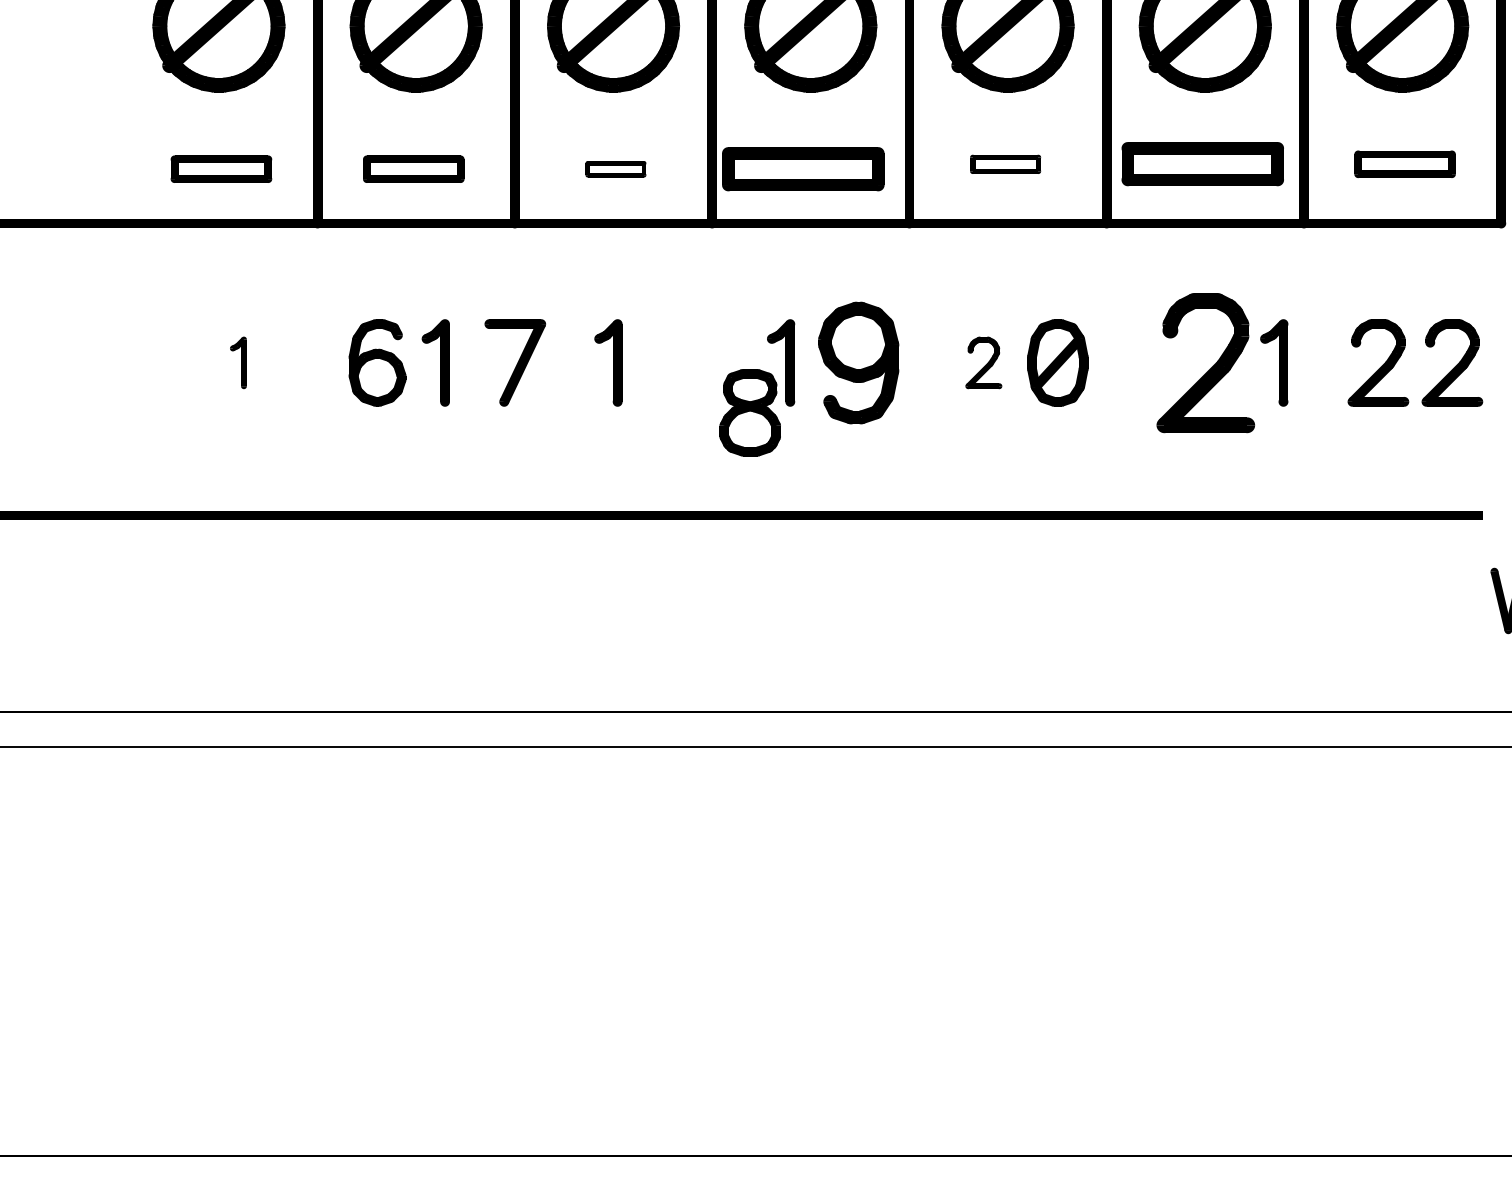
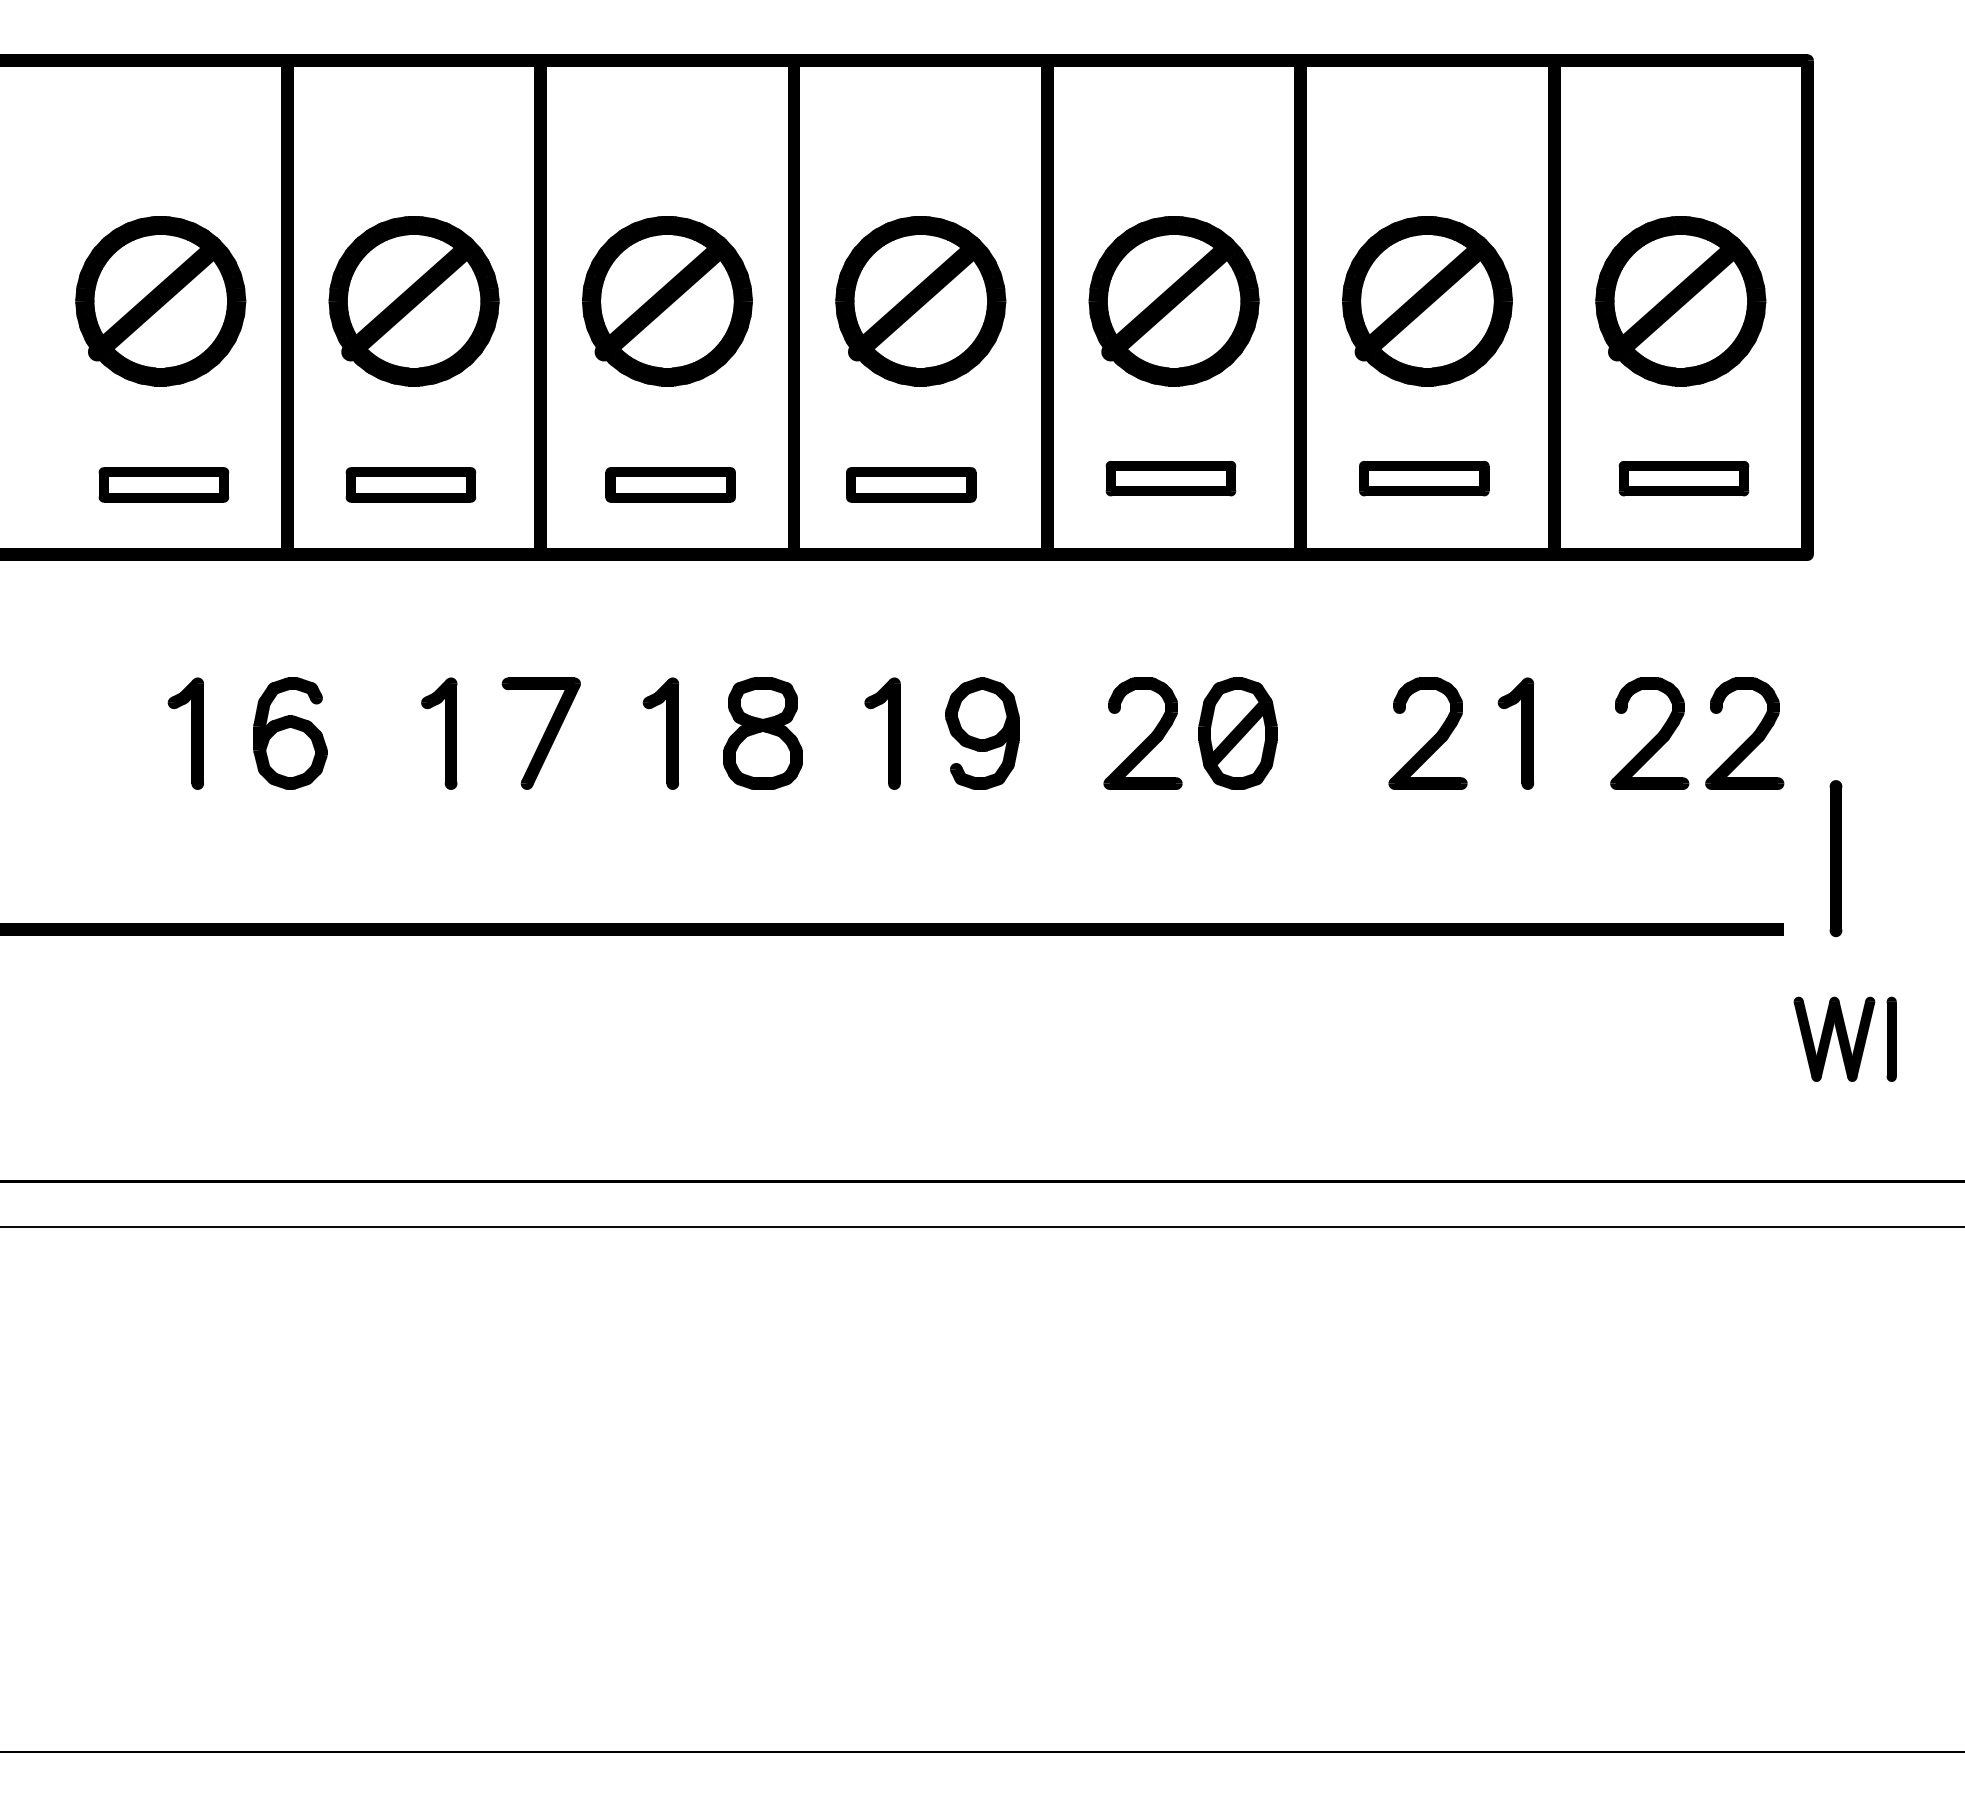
part: (1005, 164) -> (1170, 478), size x1.43
part: (1203, 164) -> (1424, 478), size x0.62
part: (615, 168) -> (670, 484), size x1.67
part: (803, 168) -> (911, 484), size x0.62
part: (238, 362) -> (185, 733), size x1.67
part: (377, 362) -> (290, 733), moved
part: (858, 362) -> (982, 733), size x0.71
part: (983, 362) -> (1142, 733), size x1.67
part: (1205, 362) -> (1427, 733), size x0.62
part: (749, 412) -> (762, 733), moved

